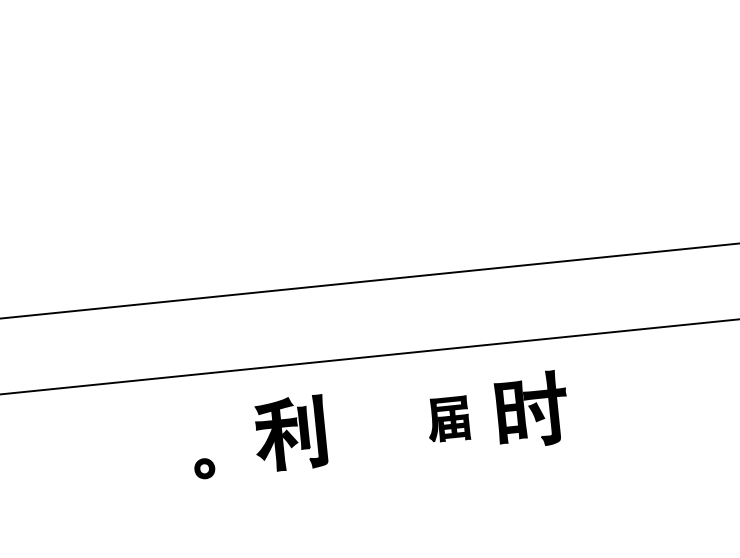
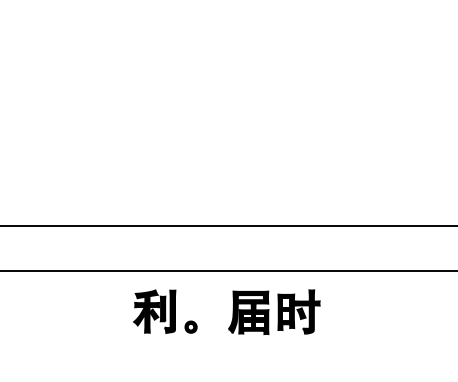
part: (447, 419) -> (248, 312), size x1.67
part: (203, 467) -> (190, 326), moved

